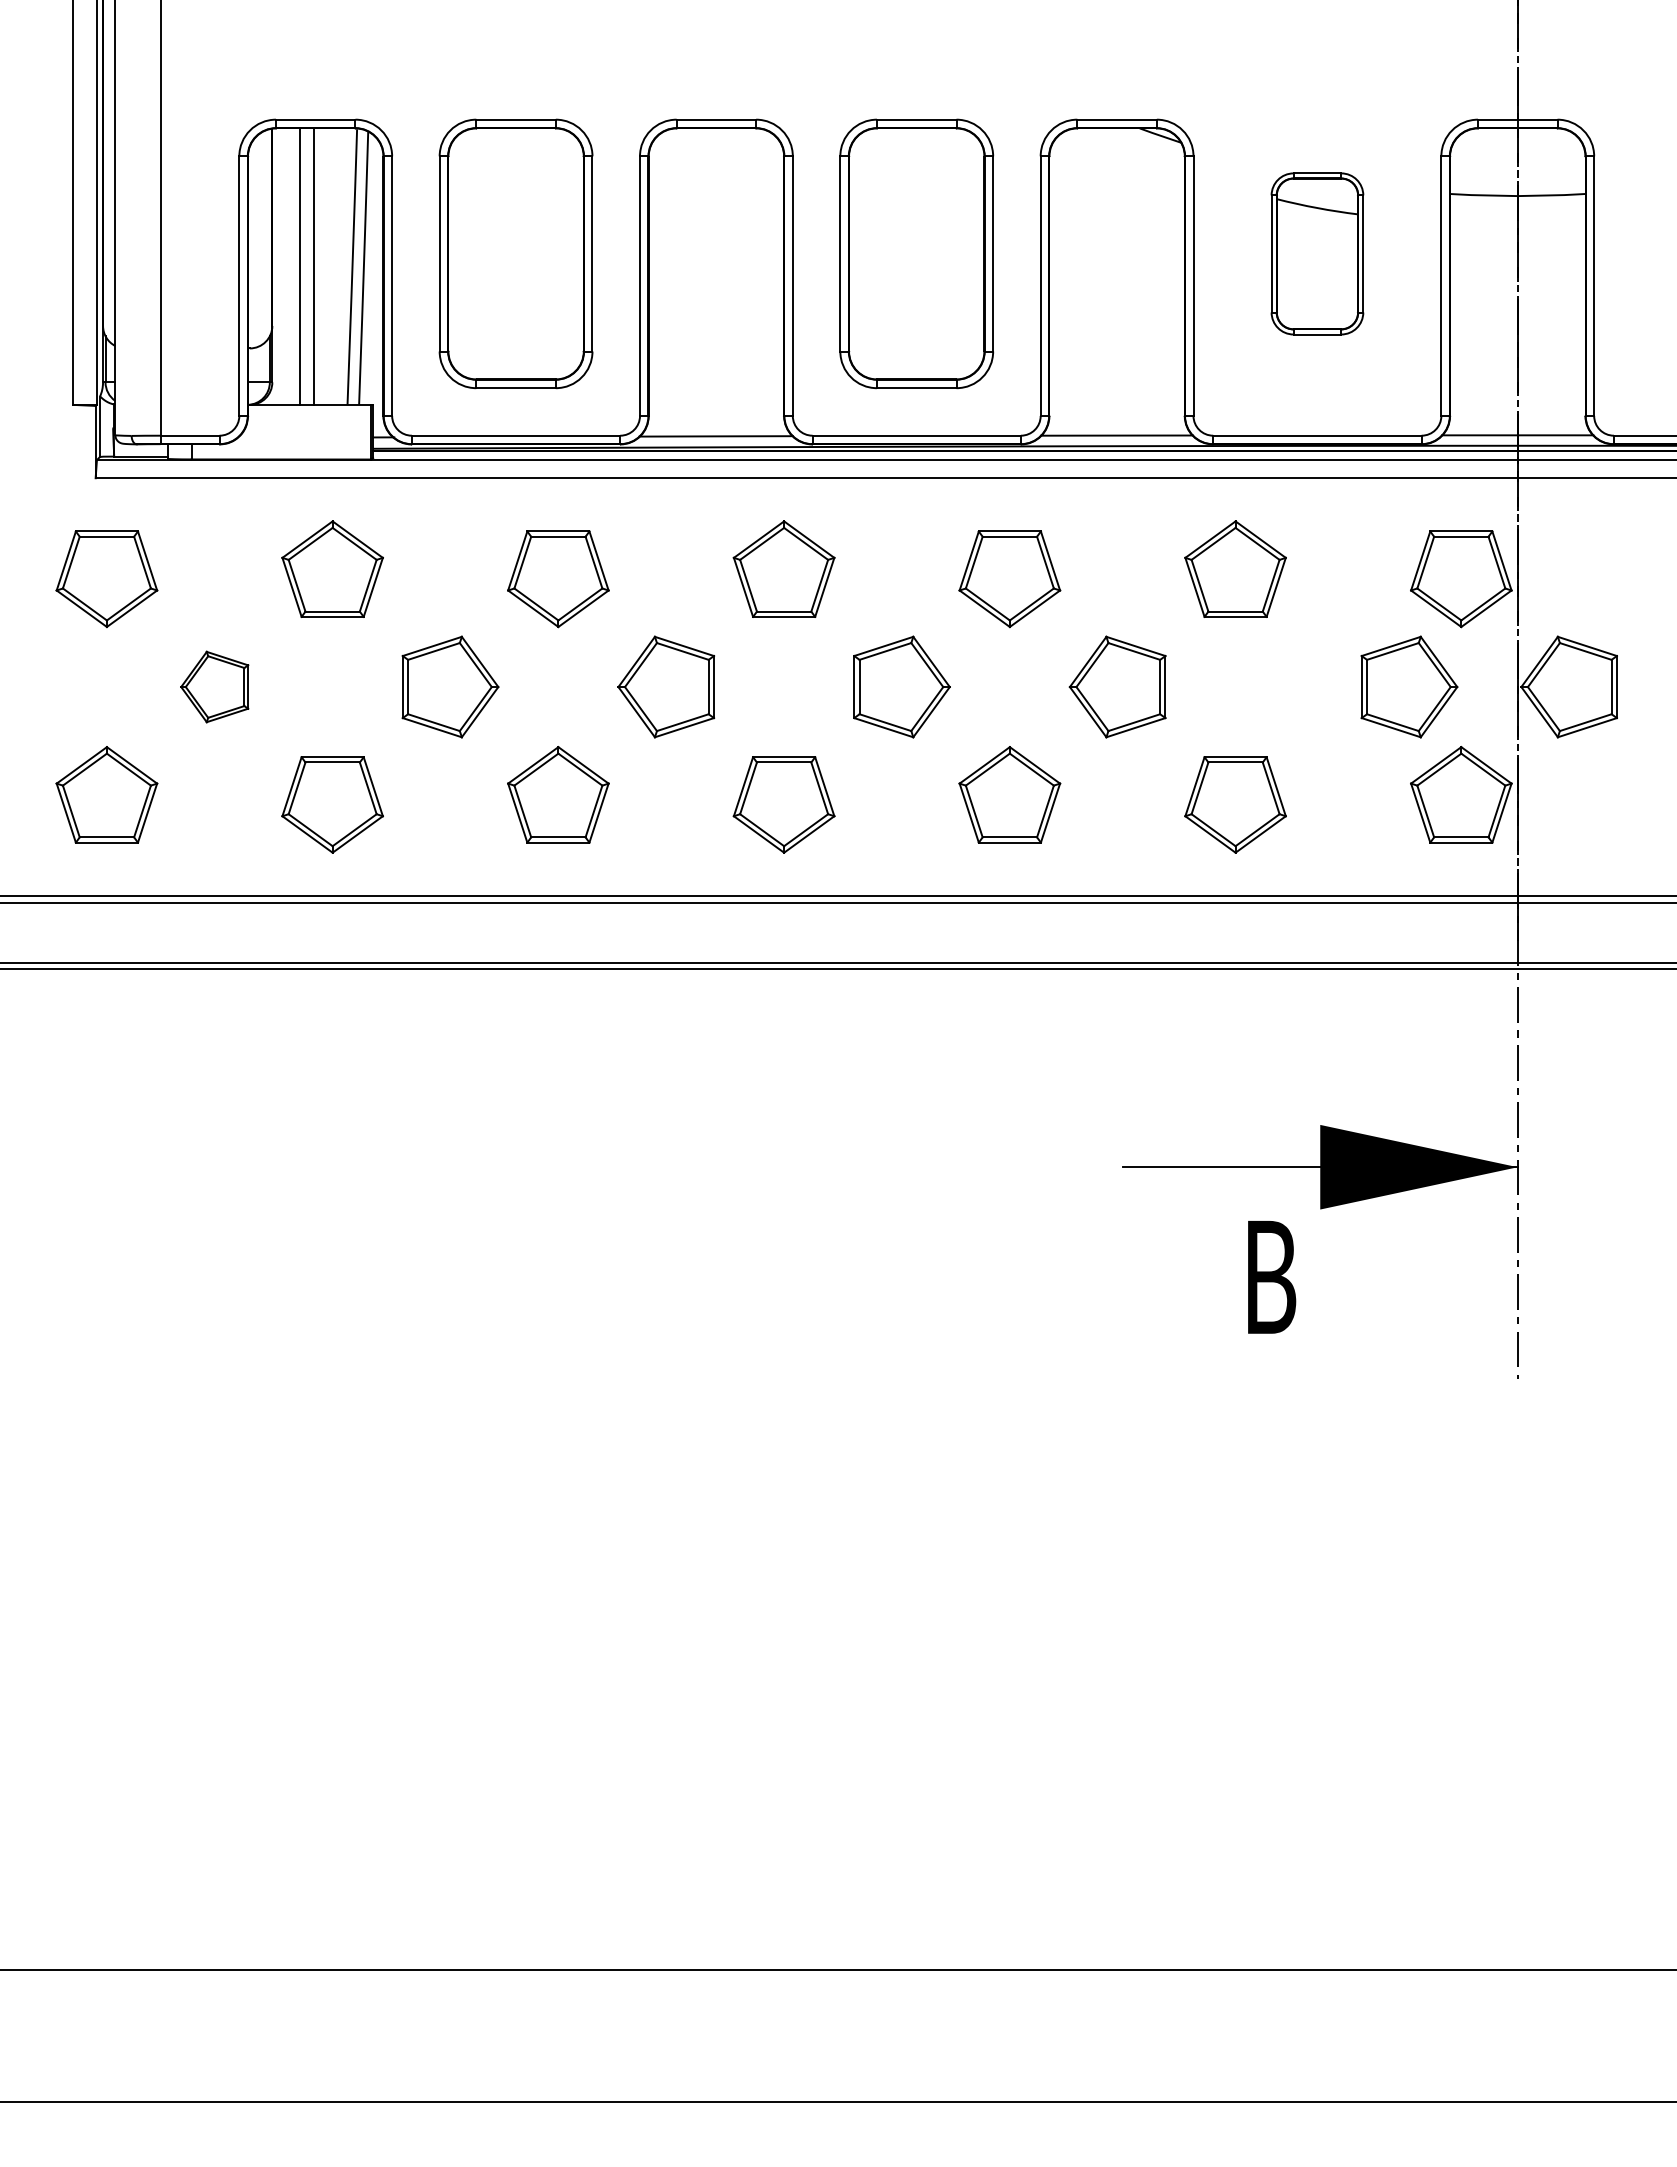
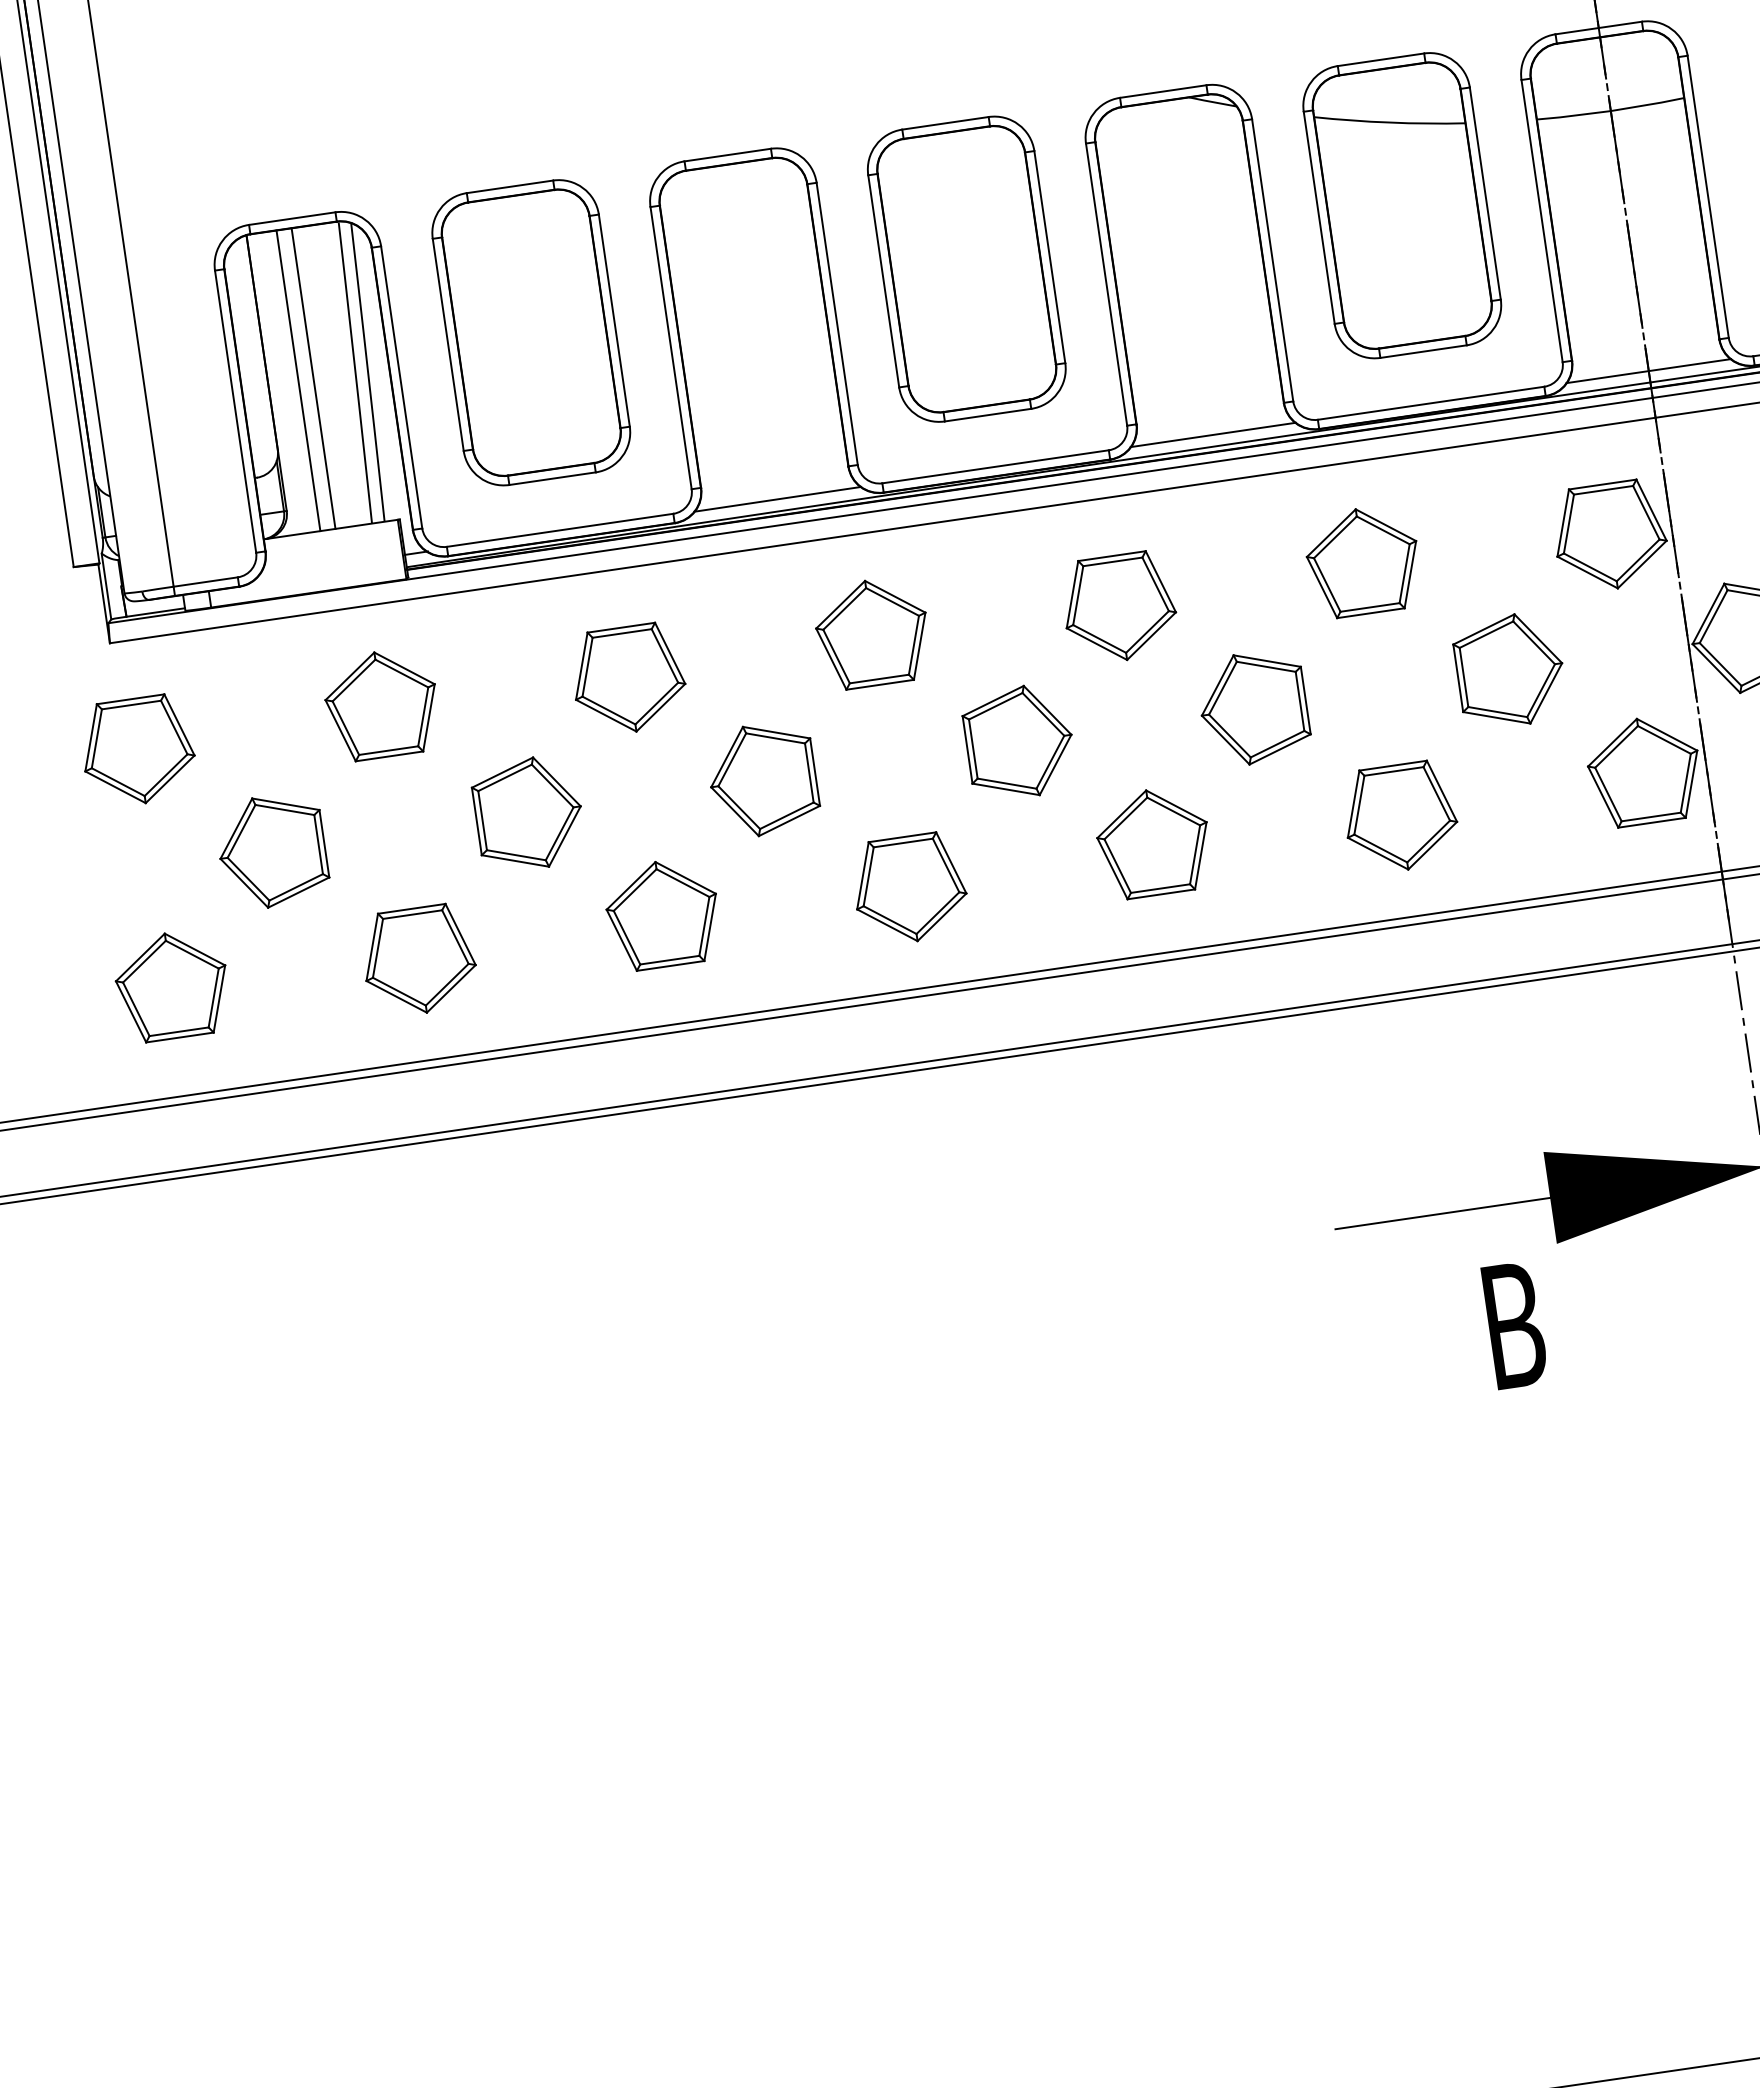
part: (1317, 253) -> (1402, 205), size x1.67
part: (214, 686) -> (272, 850), size x1.43
part: (1409, 686) -> (1510, 670), moved

